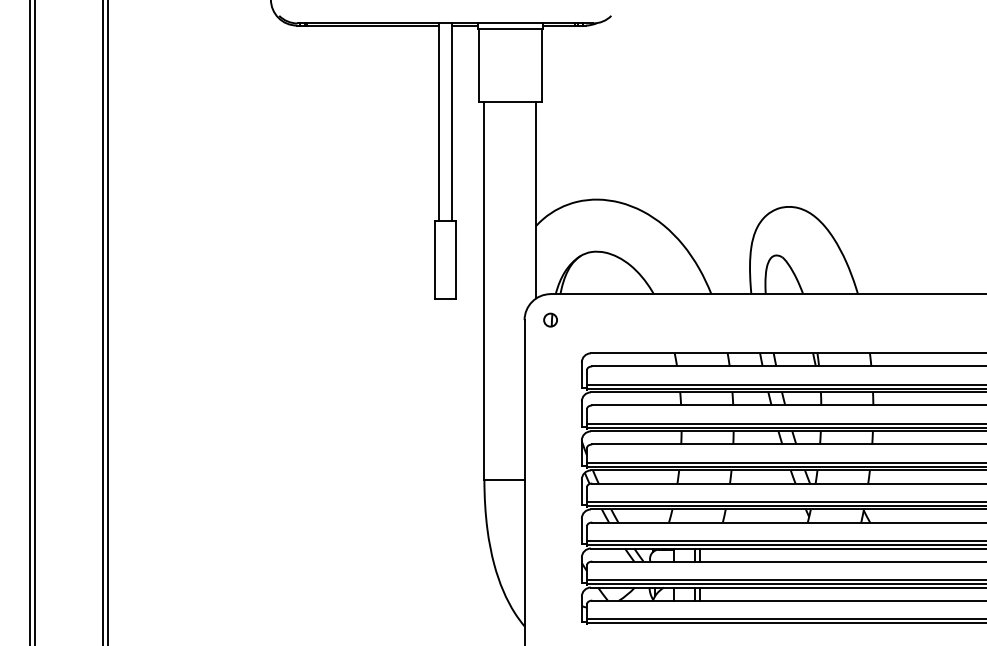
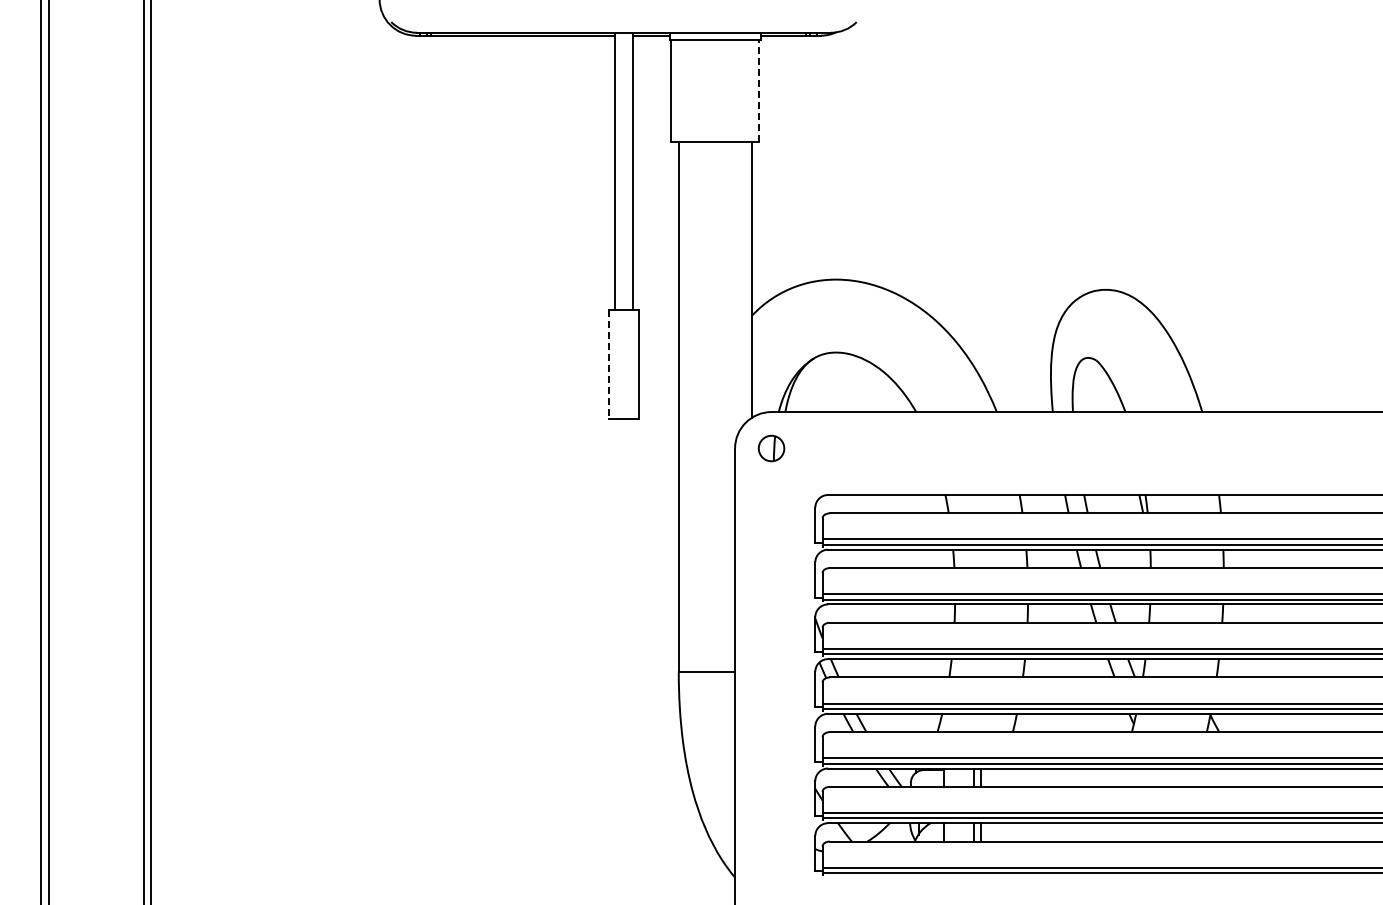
line: (541, 64) -> (758, 90), solid -> dashed
line: (434, 260) -> (609, 364), solid -> dashed
part: (550, 320) -> (771, 448), size x1.4

